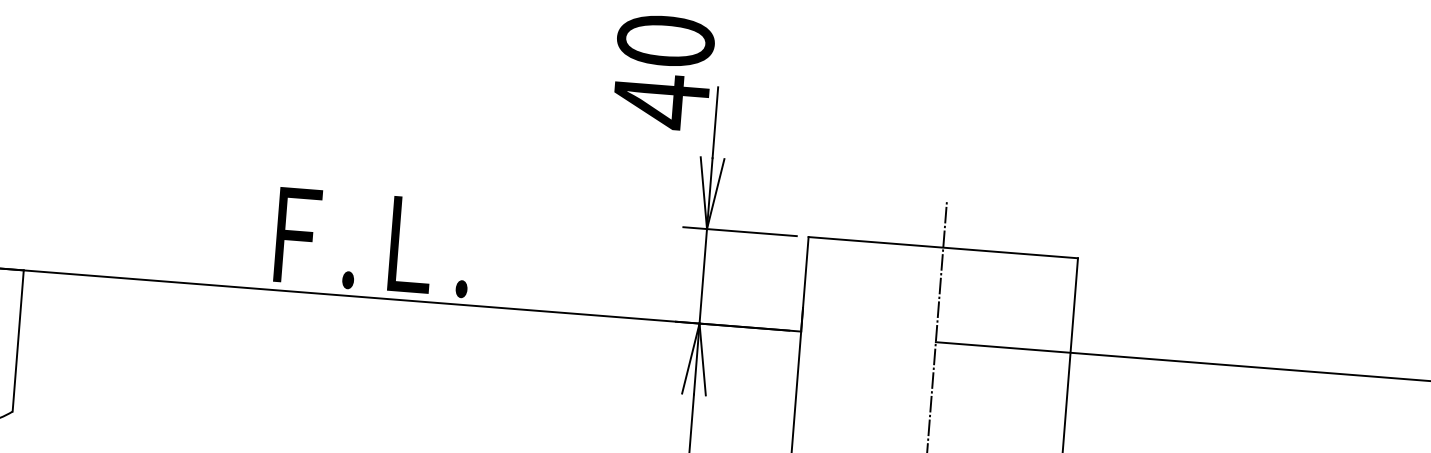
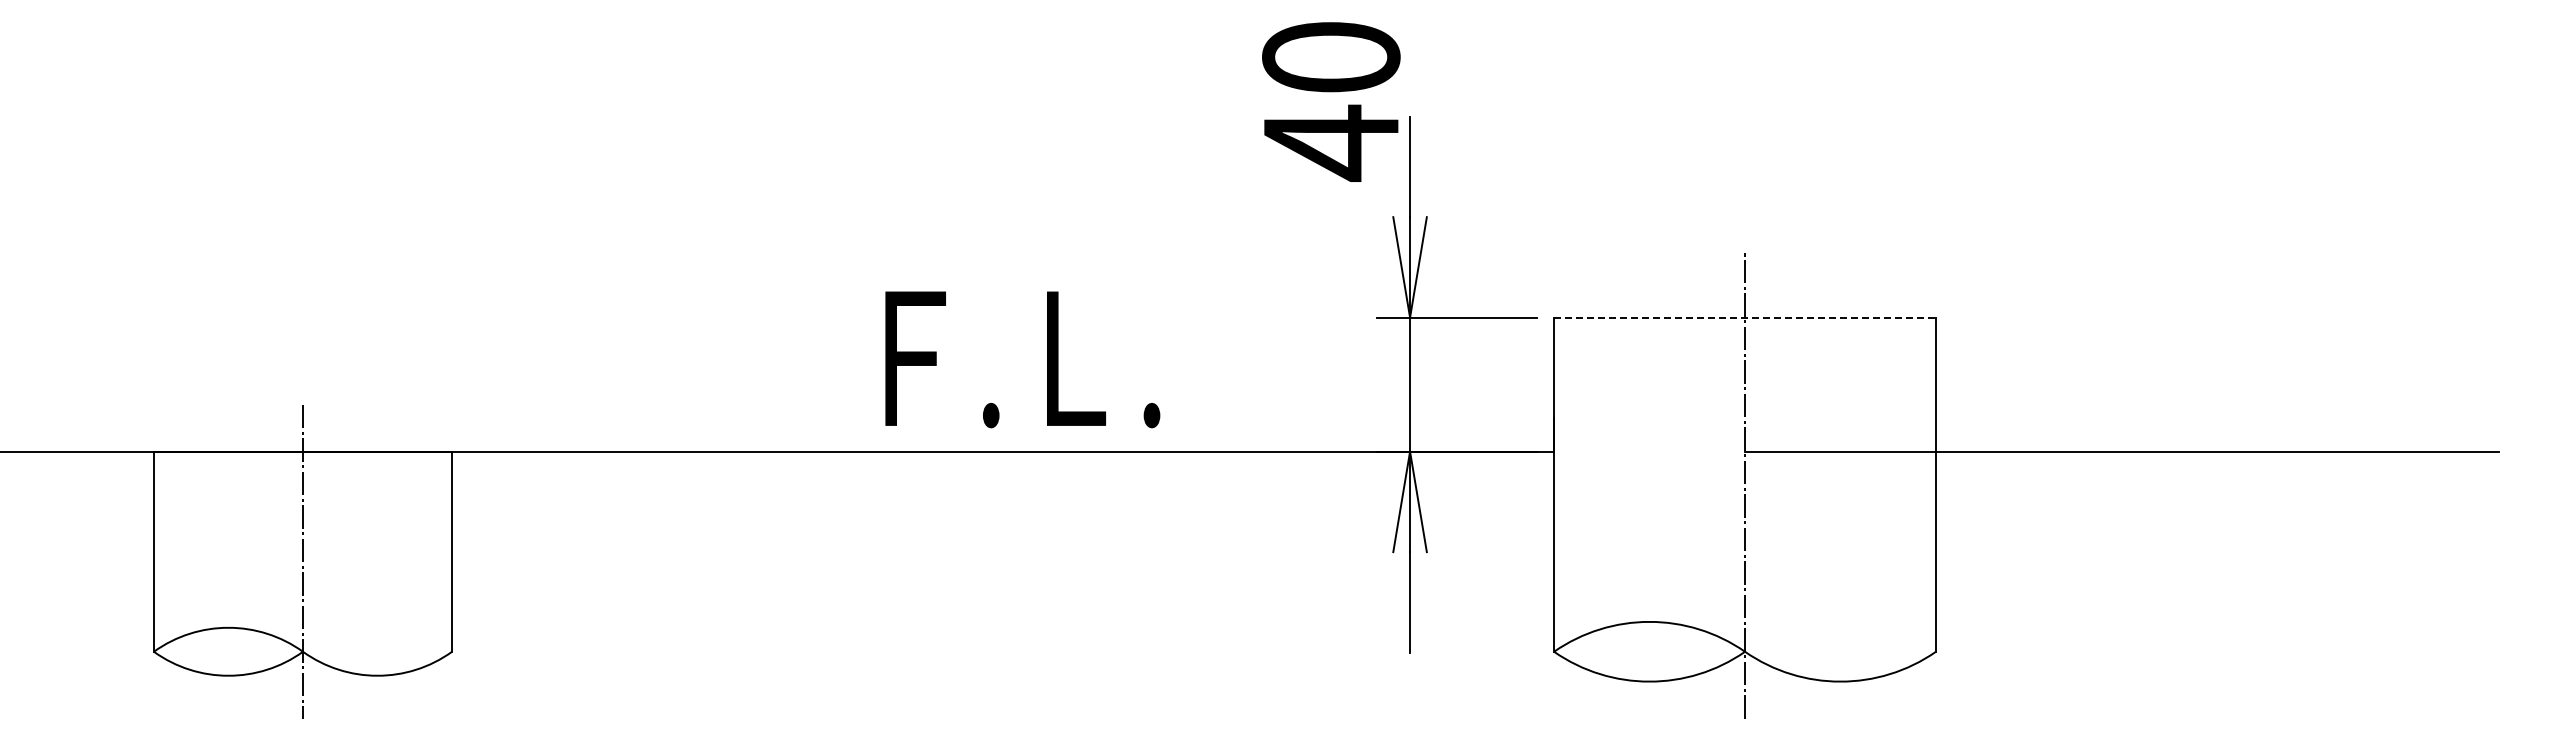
text: (373, 242) -> (1022, 359), moved
line: (943, 247) -> (1745, 317), solid -> dashed

